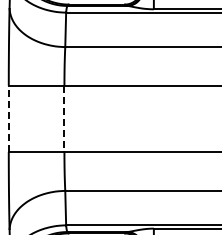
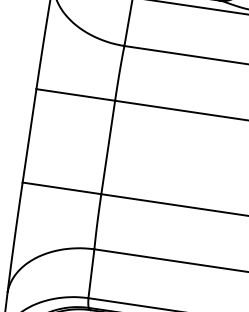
line: (8, 118) -> (29, 135), dashed -> solid
line: (64, 119) -> (108, 148), dashed -> solid

